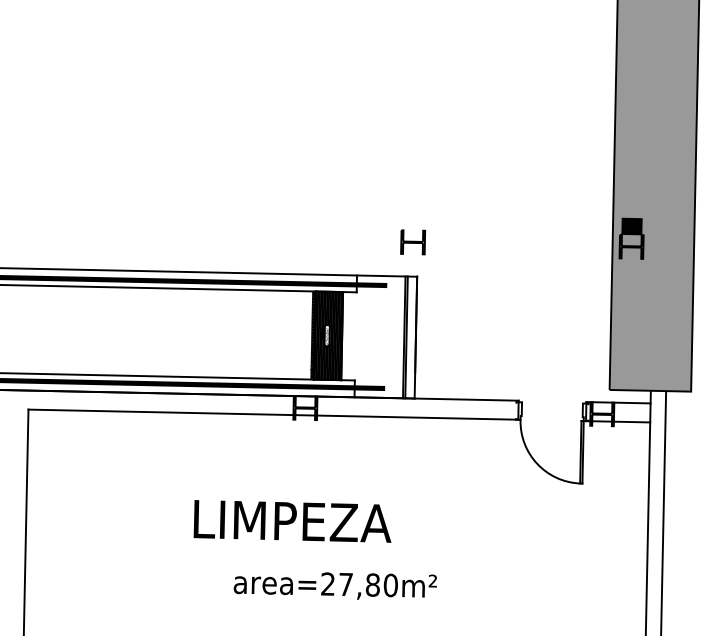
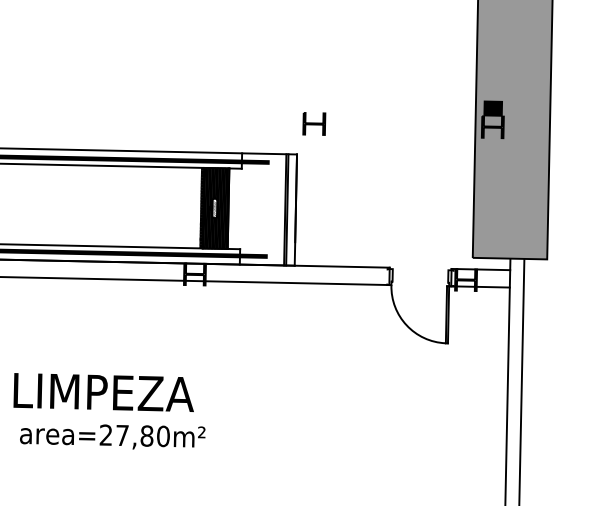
part: (413, 242) -> (314, 124), moved
text: (292, 521) -> (103, 392), moved
text: (334, 585) -> (111, 436), moved

